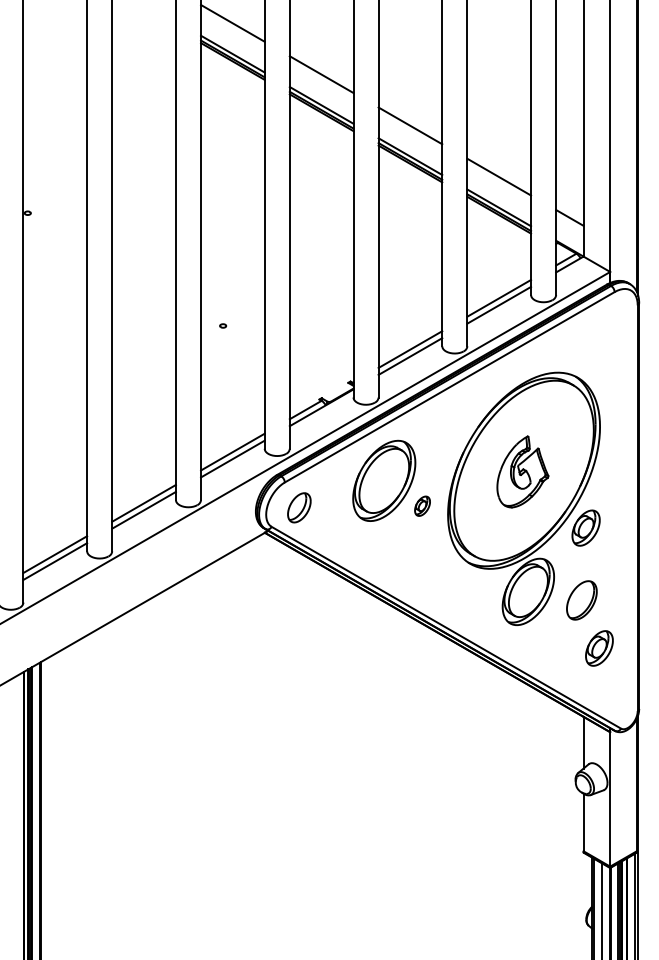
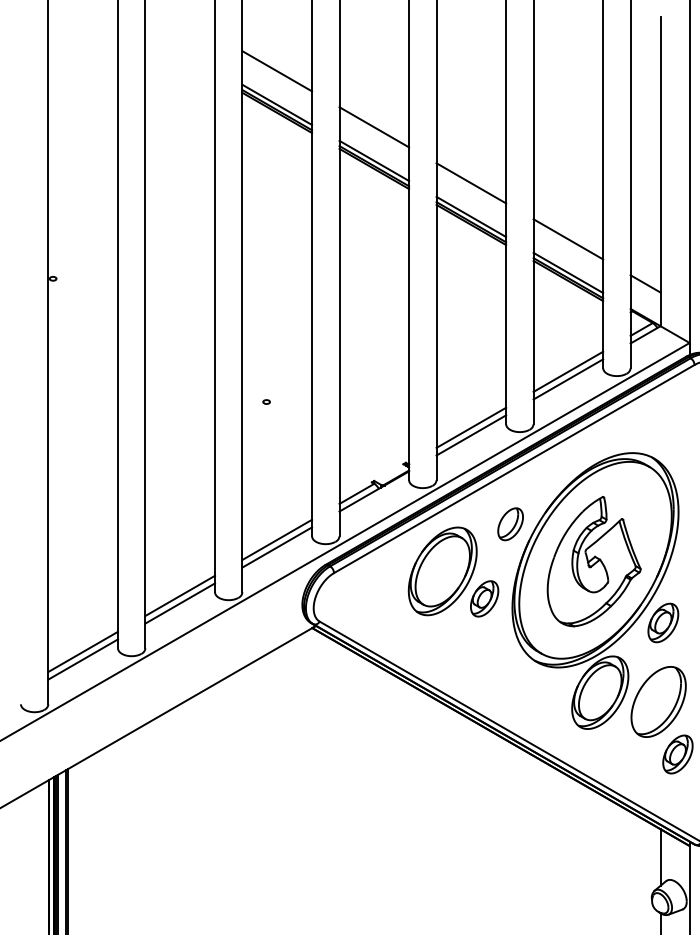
part: (522, 471) -> (593, 561), size x1.67
part: (422, 506) -> (484, 599), size x1.67
part: (299, 507) -> (510, 523), moved
part: (581, 600) -> (658, 702), size x1.67

